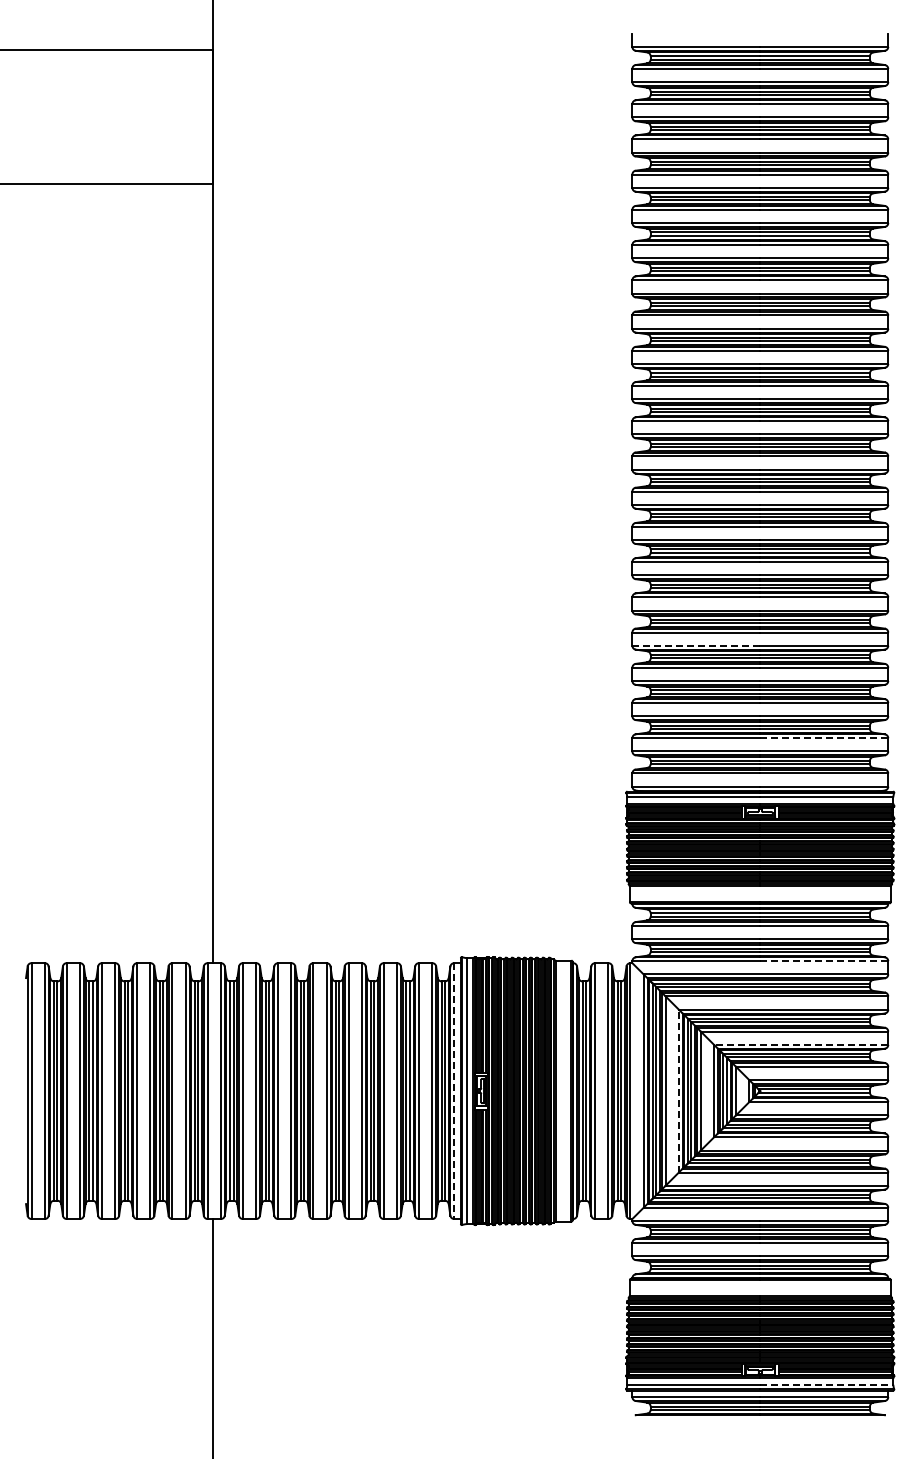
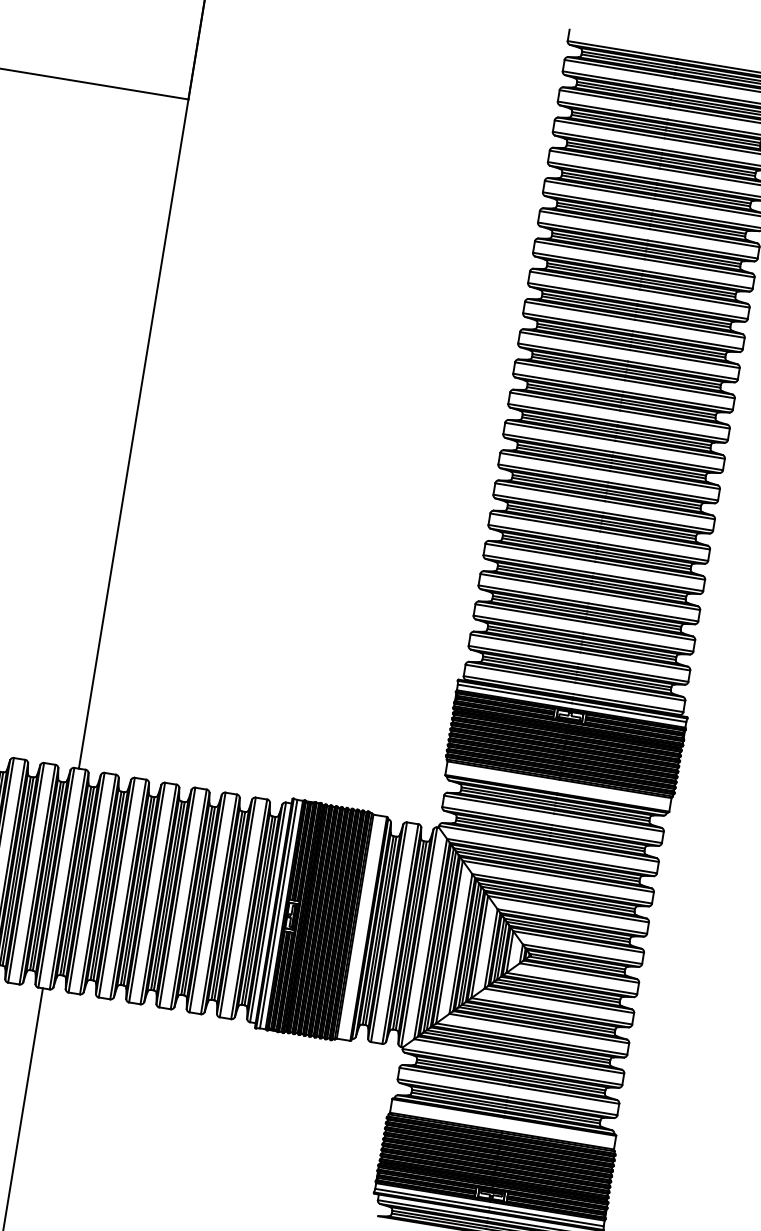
line: (696, 645) -> (538, 563), dashed -> solid
line: (824, 738) -> (635, 661), dashed -> solid
line: (824, 961) -> (604, 853), dashed -> solid
line: (800, 1044) -> (571, 921), dashed -> solid
line: (678, 1090) -> (460, 943), dashed -> solid
line: (454, 1091) -> (268, 912), dashed -> solid
line: (826, 1384) -> (546, 1216), dashed -> solid

